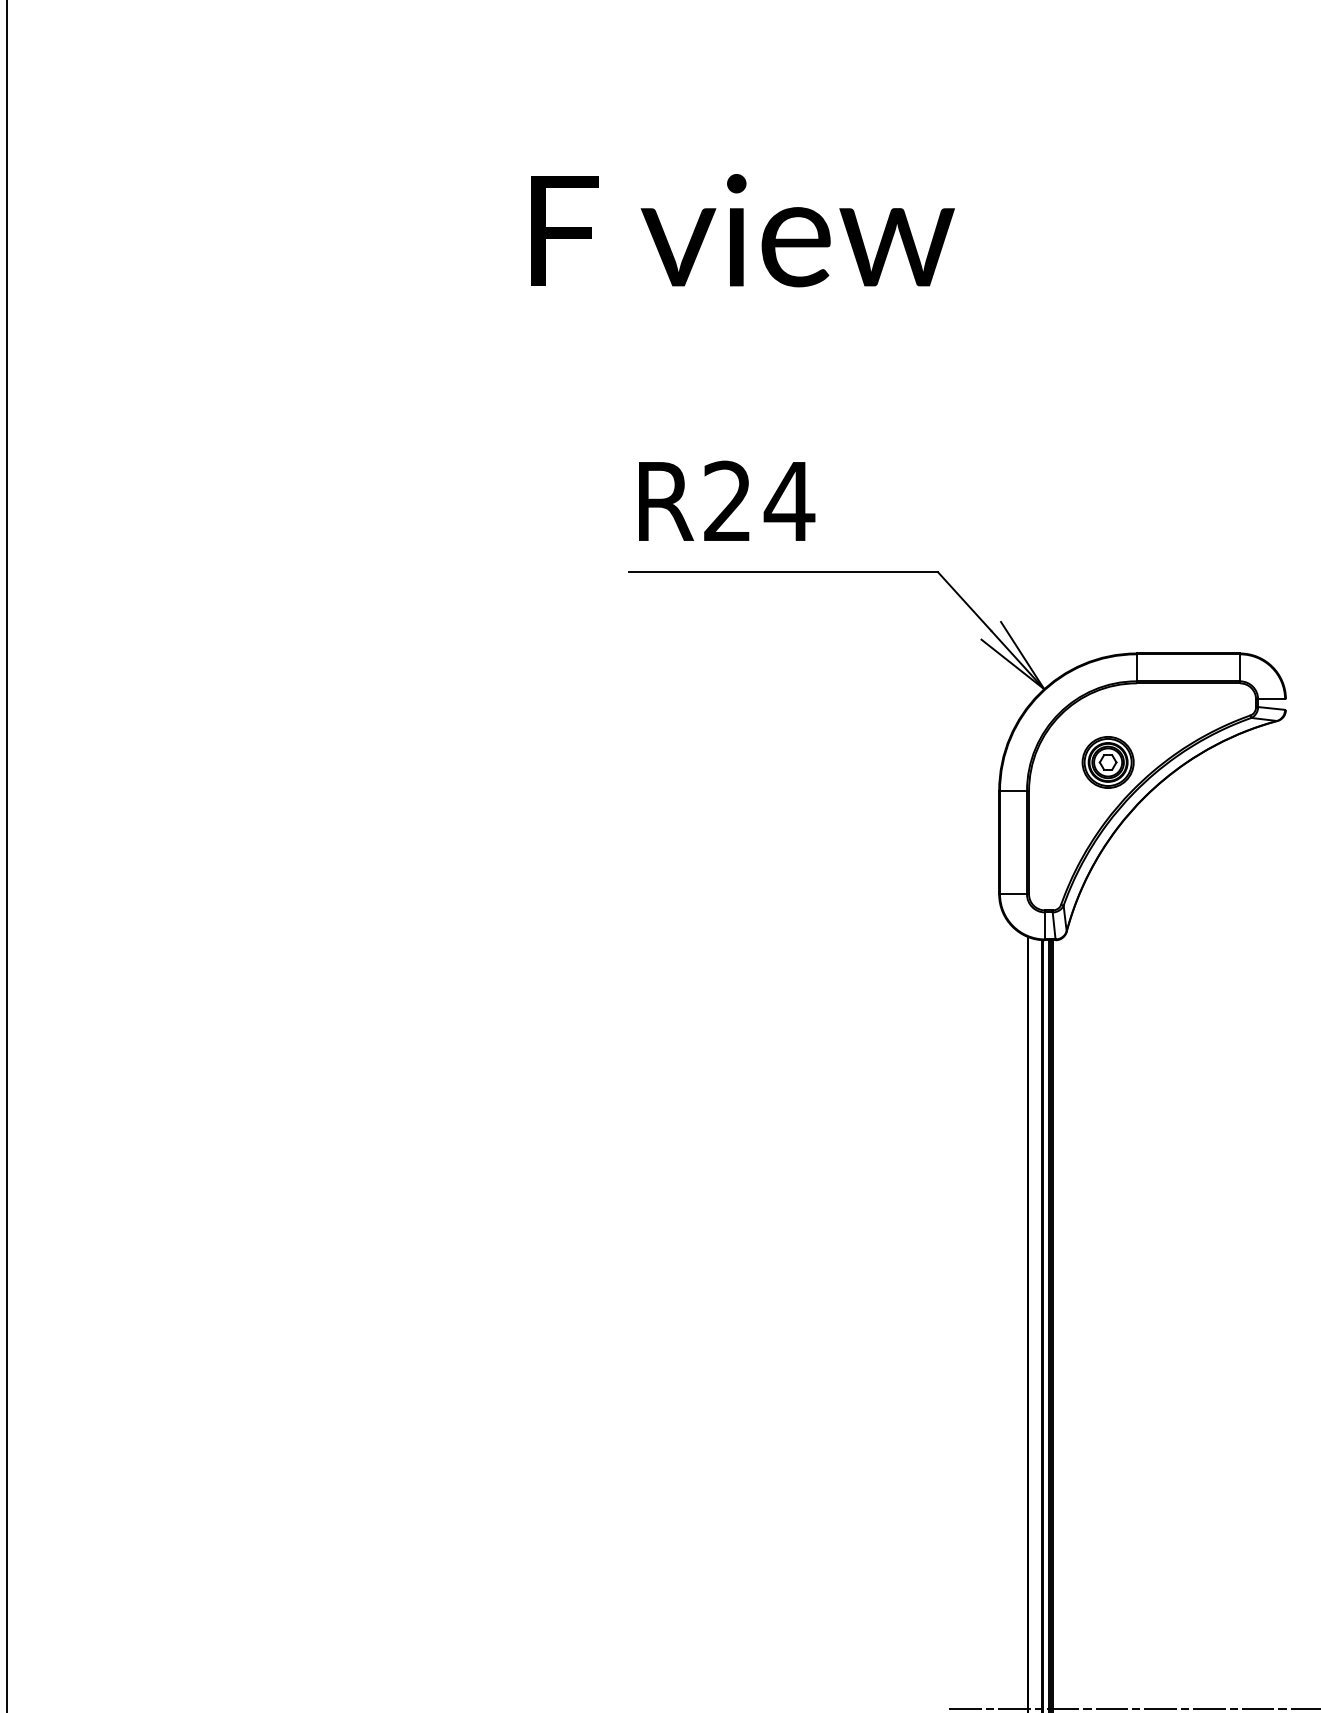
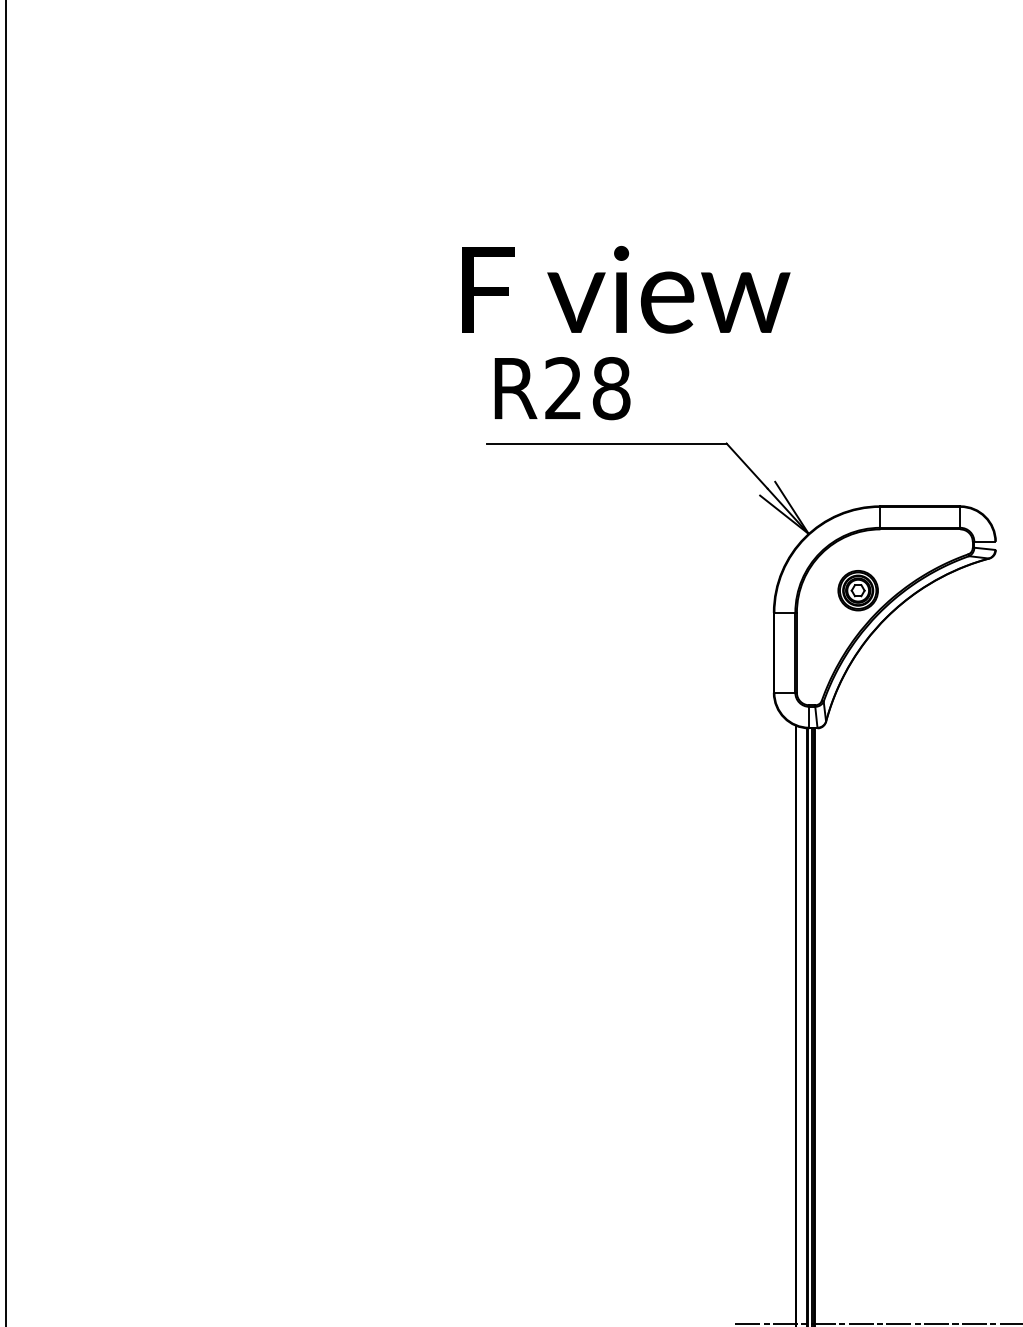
text: (743, 230) -> (626, 289), moved
text: (789, 501) -> (611, 388), R24 -> R28

